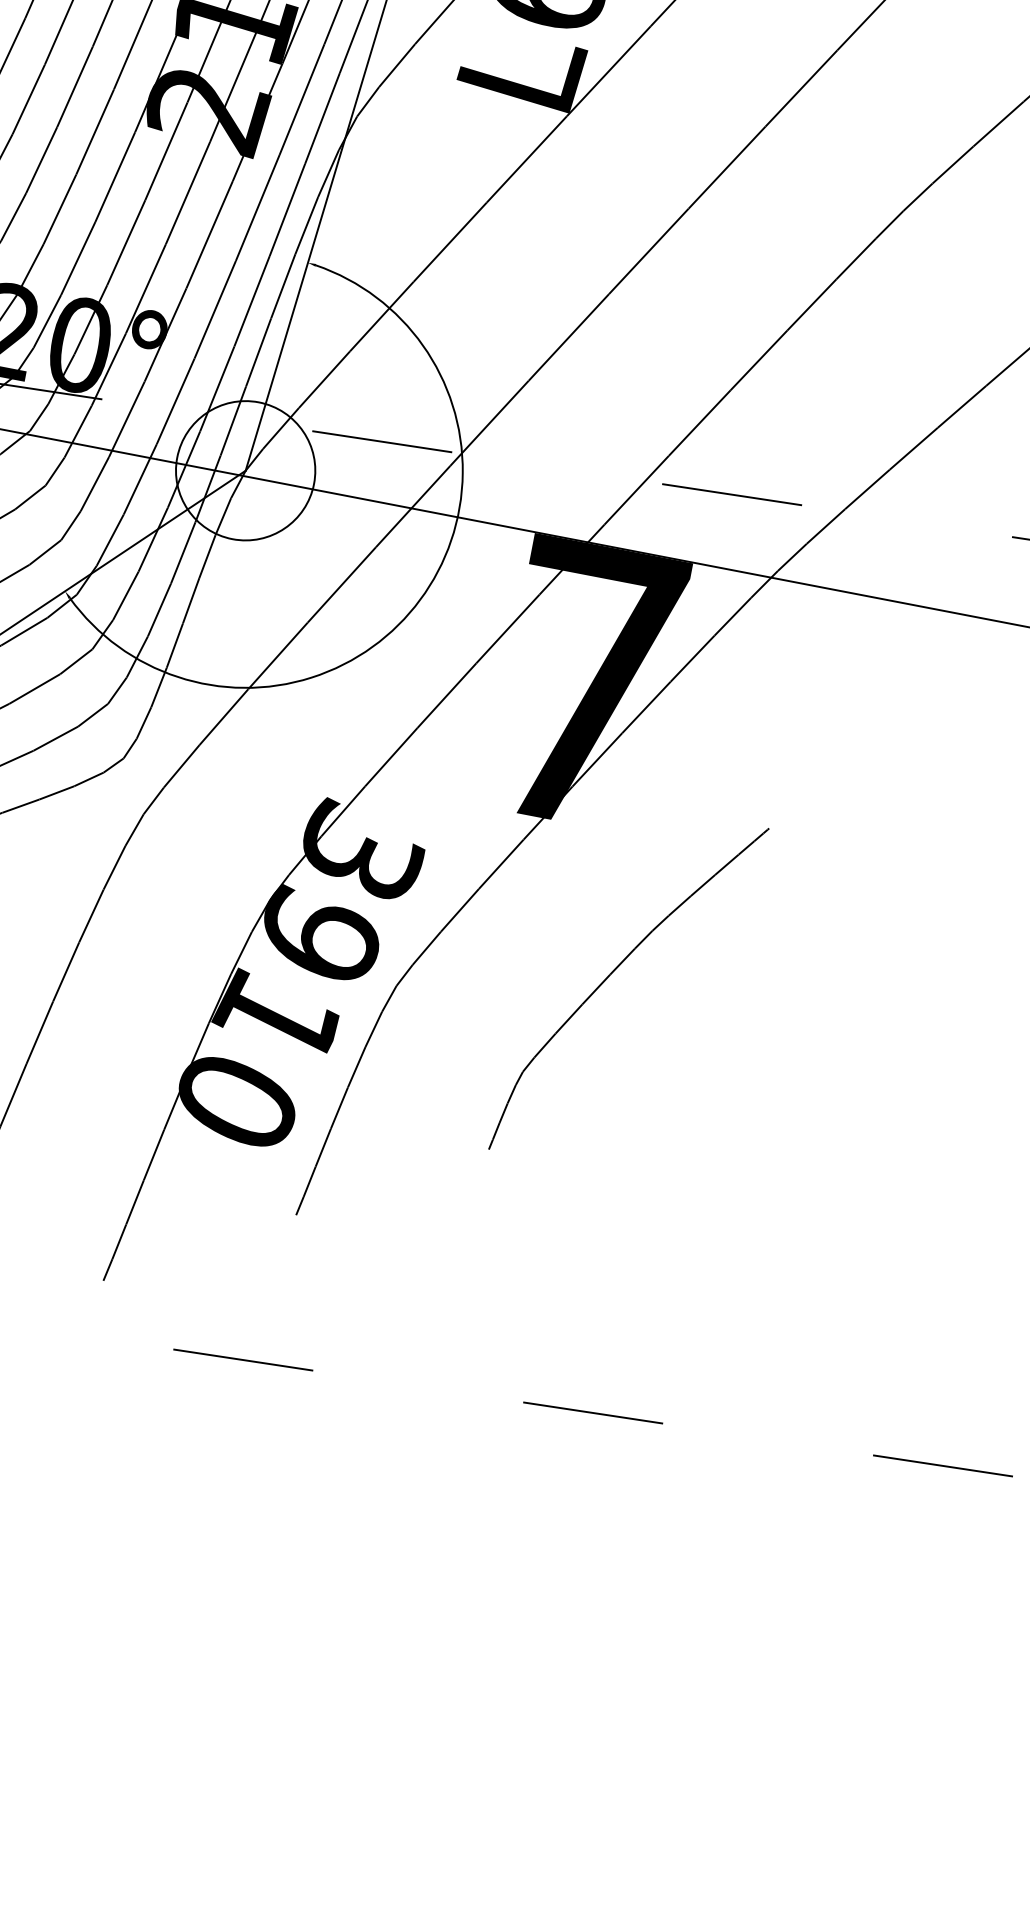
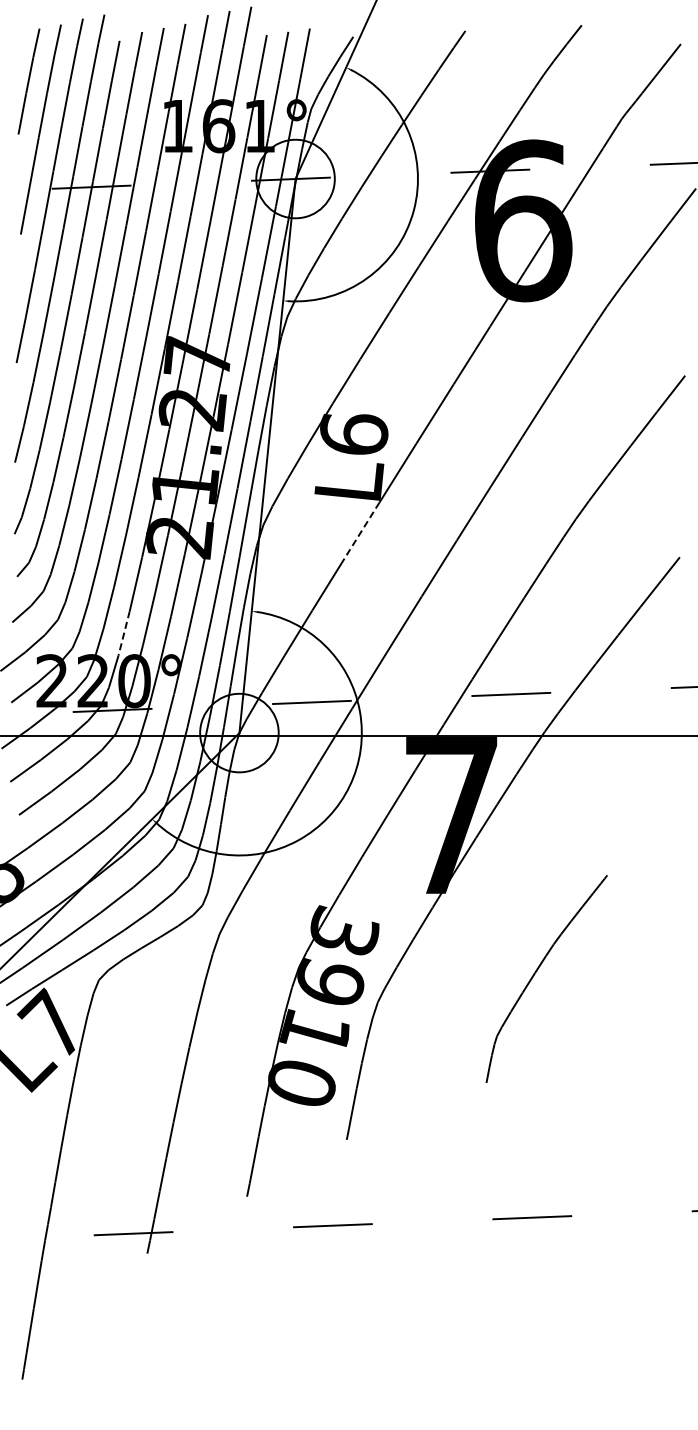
line: (525, 160) -> (361, 531), solid -> dashed
line: (78, 258) -> (124, 633), solid -> dashed
part: (615, 972) -> (537, 971), moved

